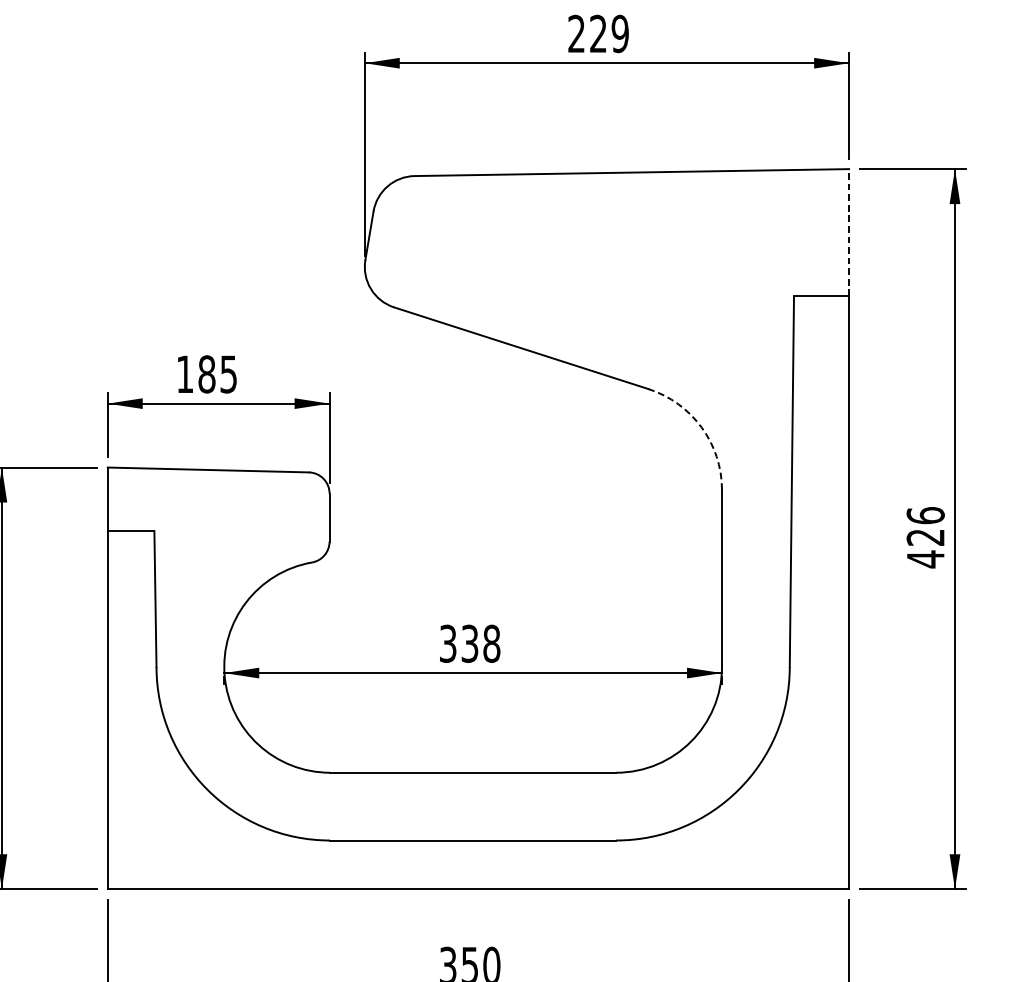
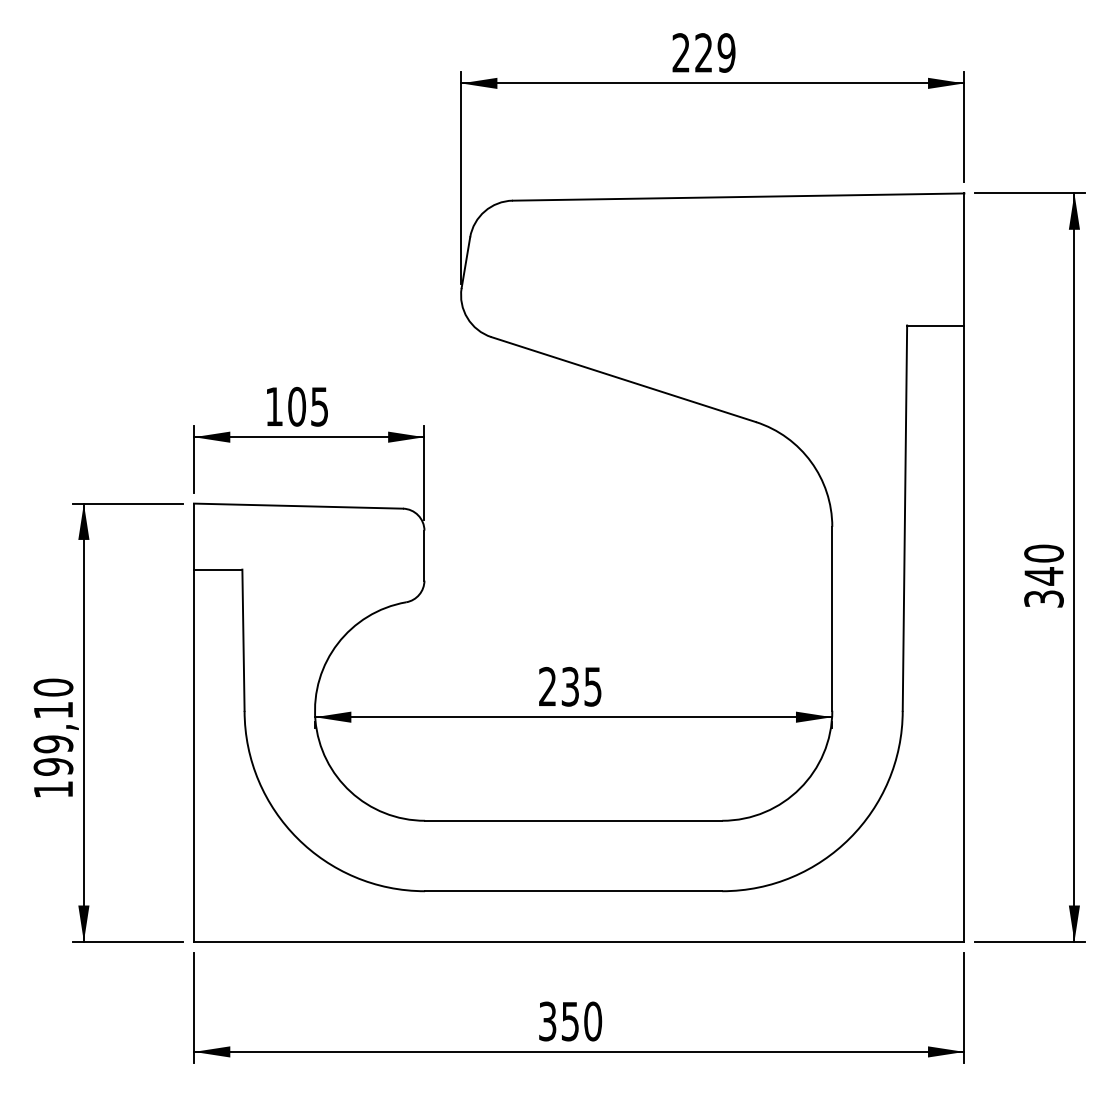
line: (849, 232) -> (964, 259), dashed -> solid
text: (207, 374) -> (297, 406), 185 -> 105
arc: (701, 427) -> (811, 462), dashed -> solid
text: (925, 537) -> (1043, 576), 426 -> 340
text: (470, 643) -> (570, 686), 338 -> 235

